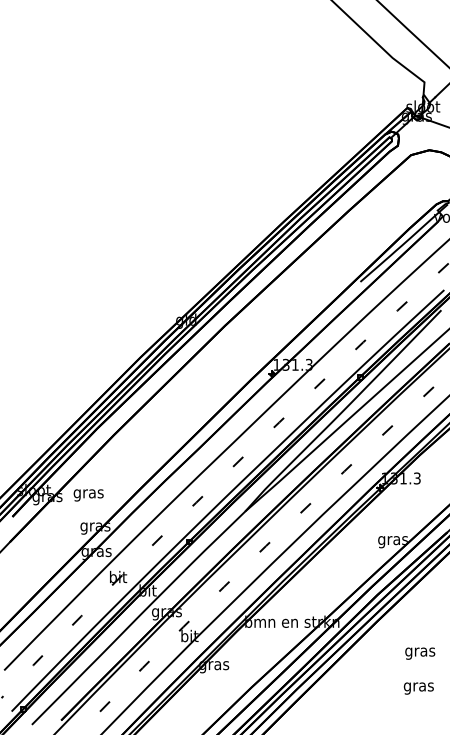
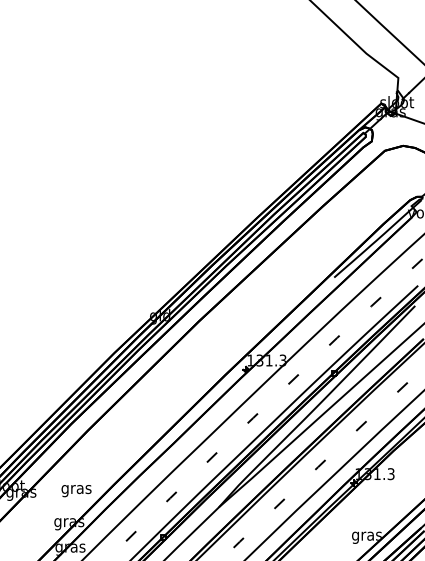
text: (88, 495) -> (76, 491), moved

